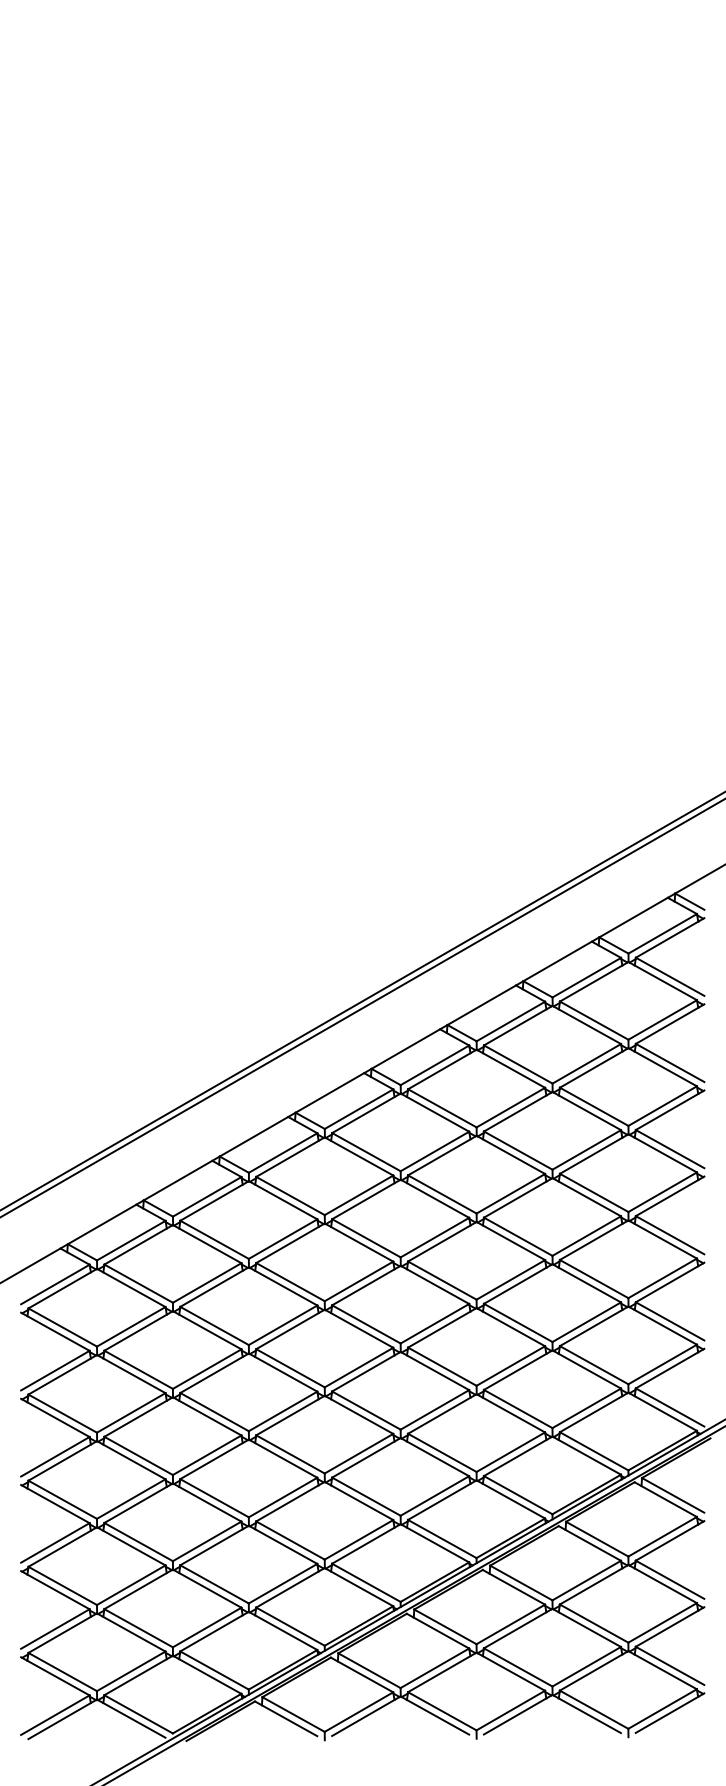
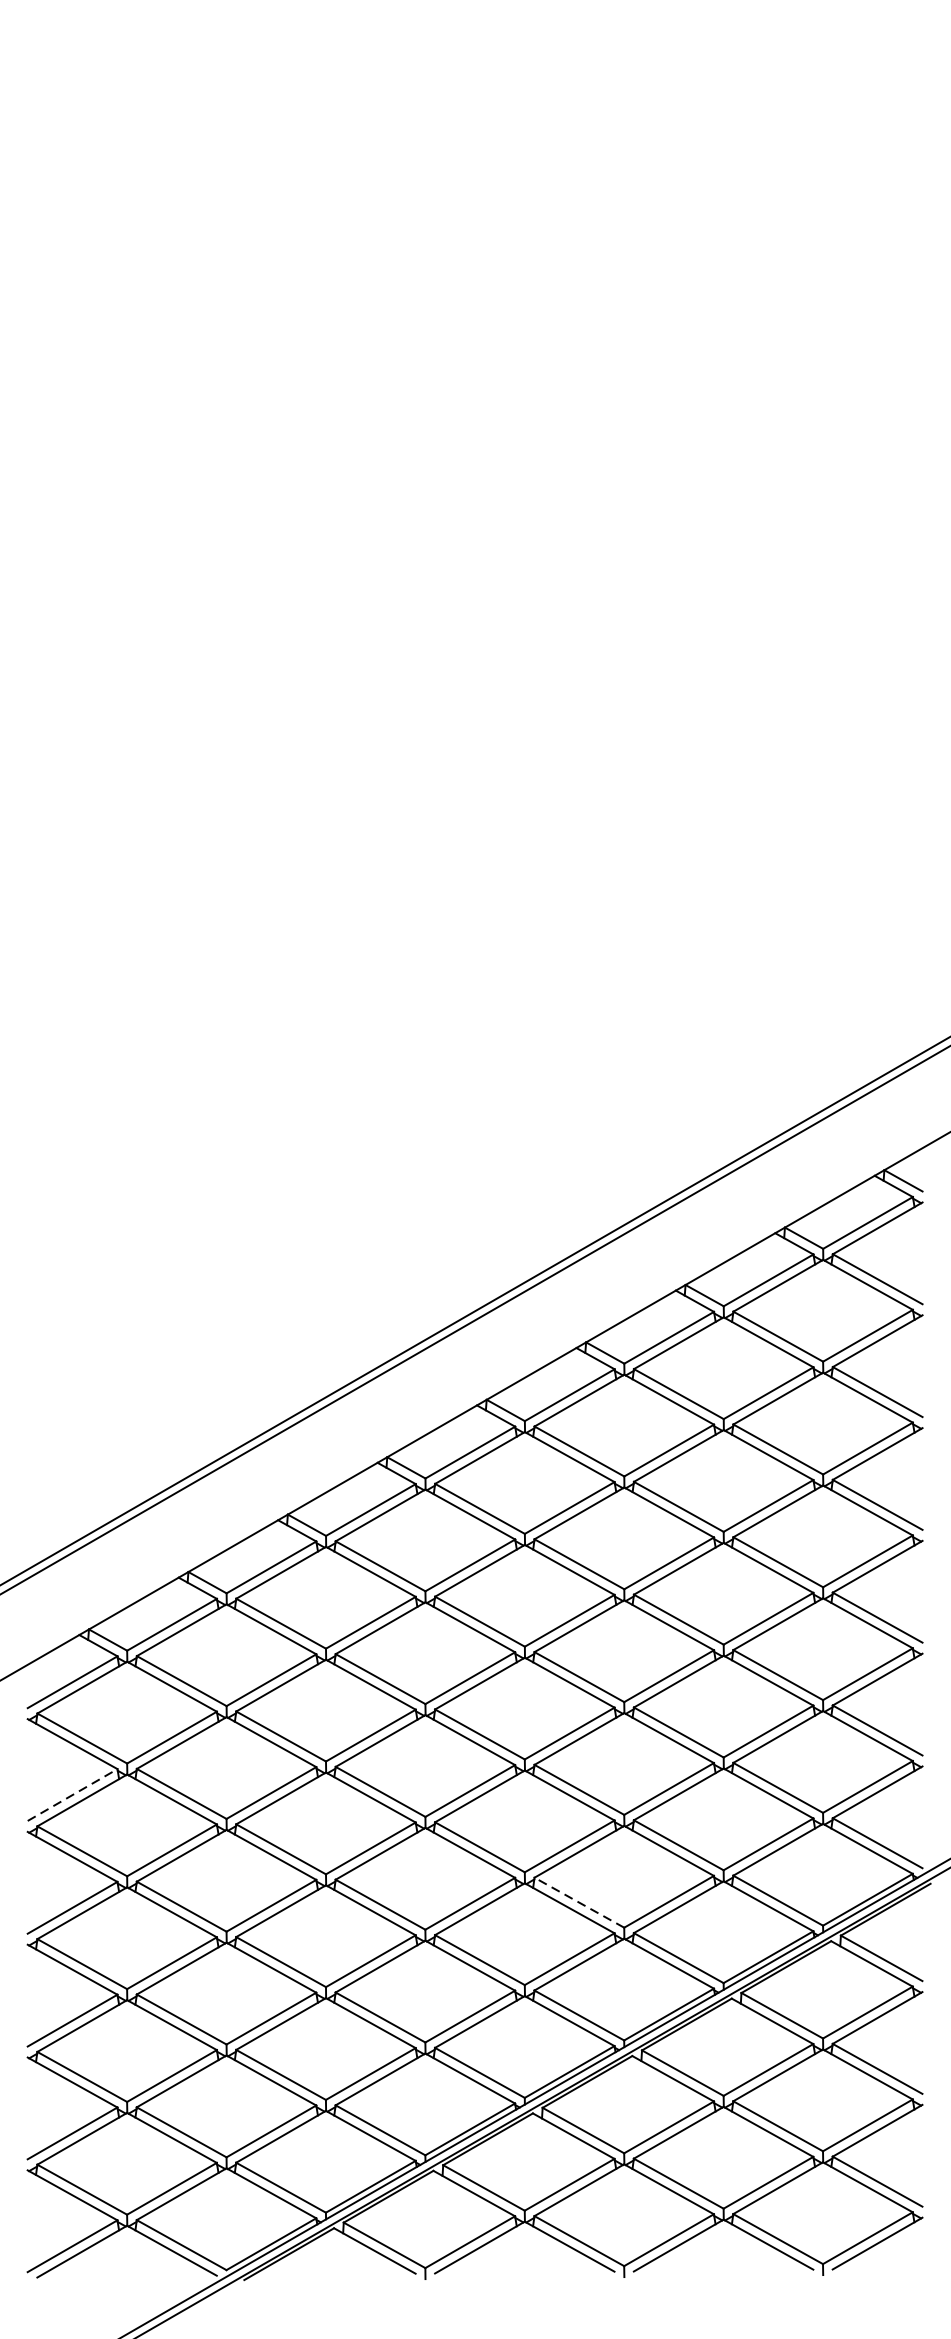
line: (55, 1370) -> (72, 1794), solid -> dashed
line: (441, 1452) -> (578, 1902), solid -> dashed

